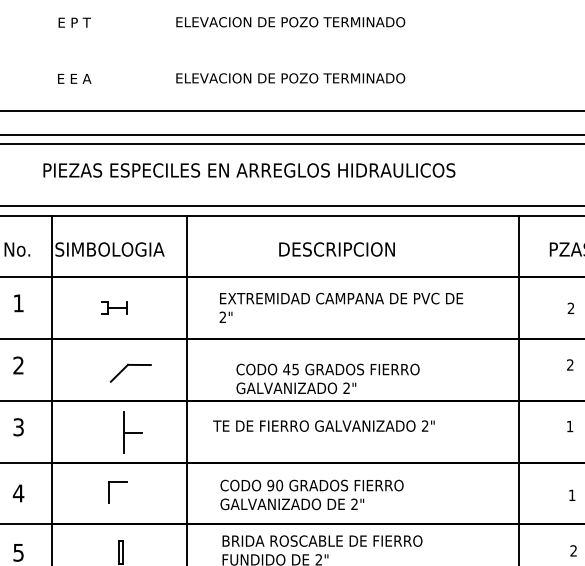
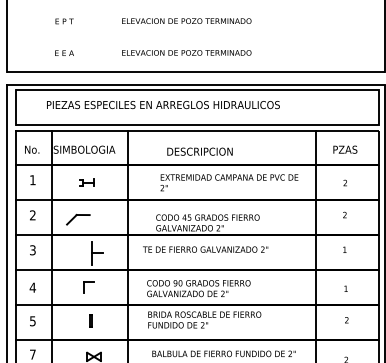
text: (336, 249) -> (199, 151), moved
text: (341, 307) -> (229, 182), moved
part: (131, 372) -> (78, 219), moved

